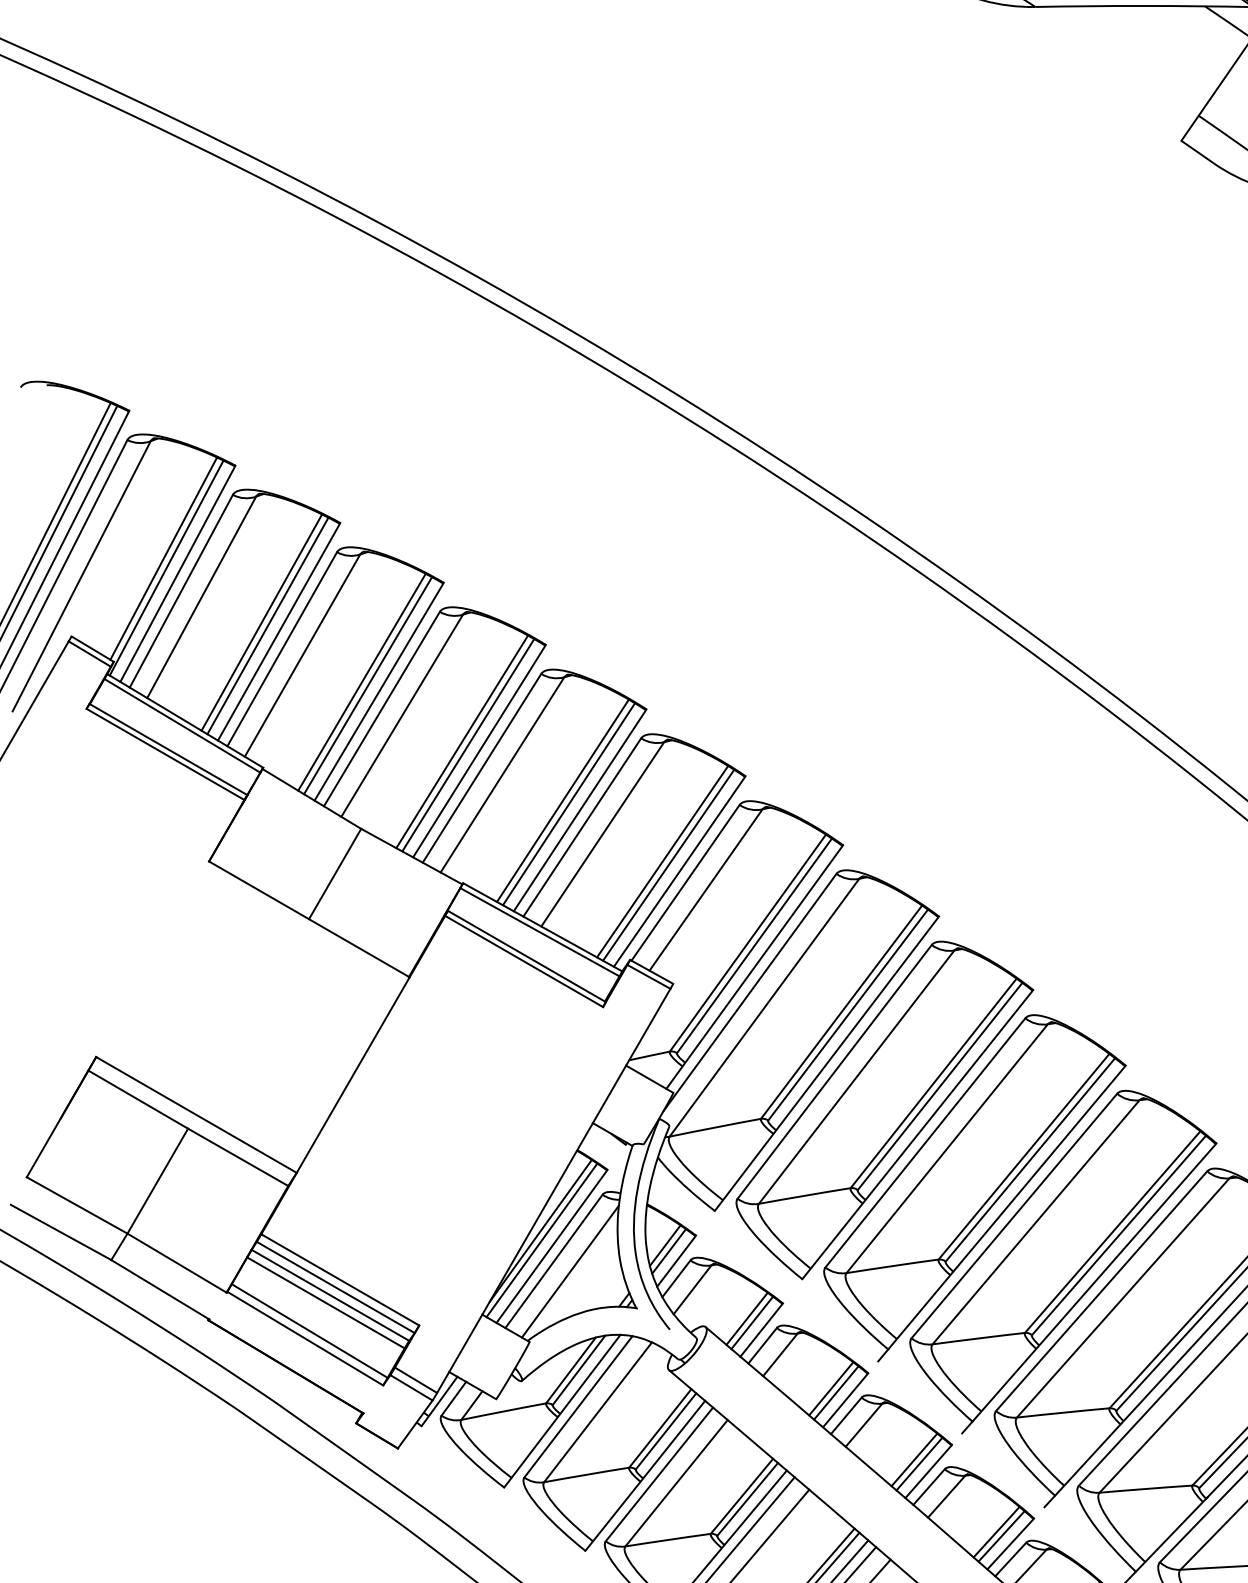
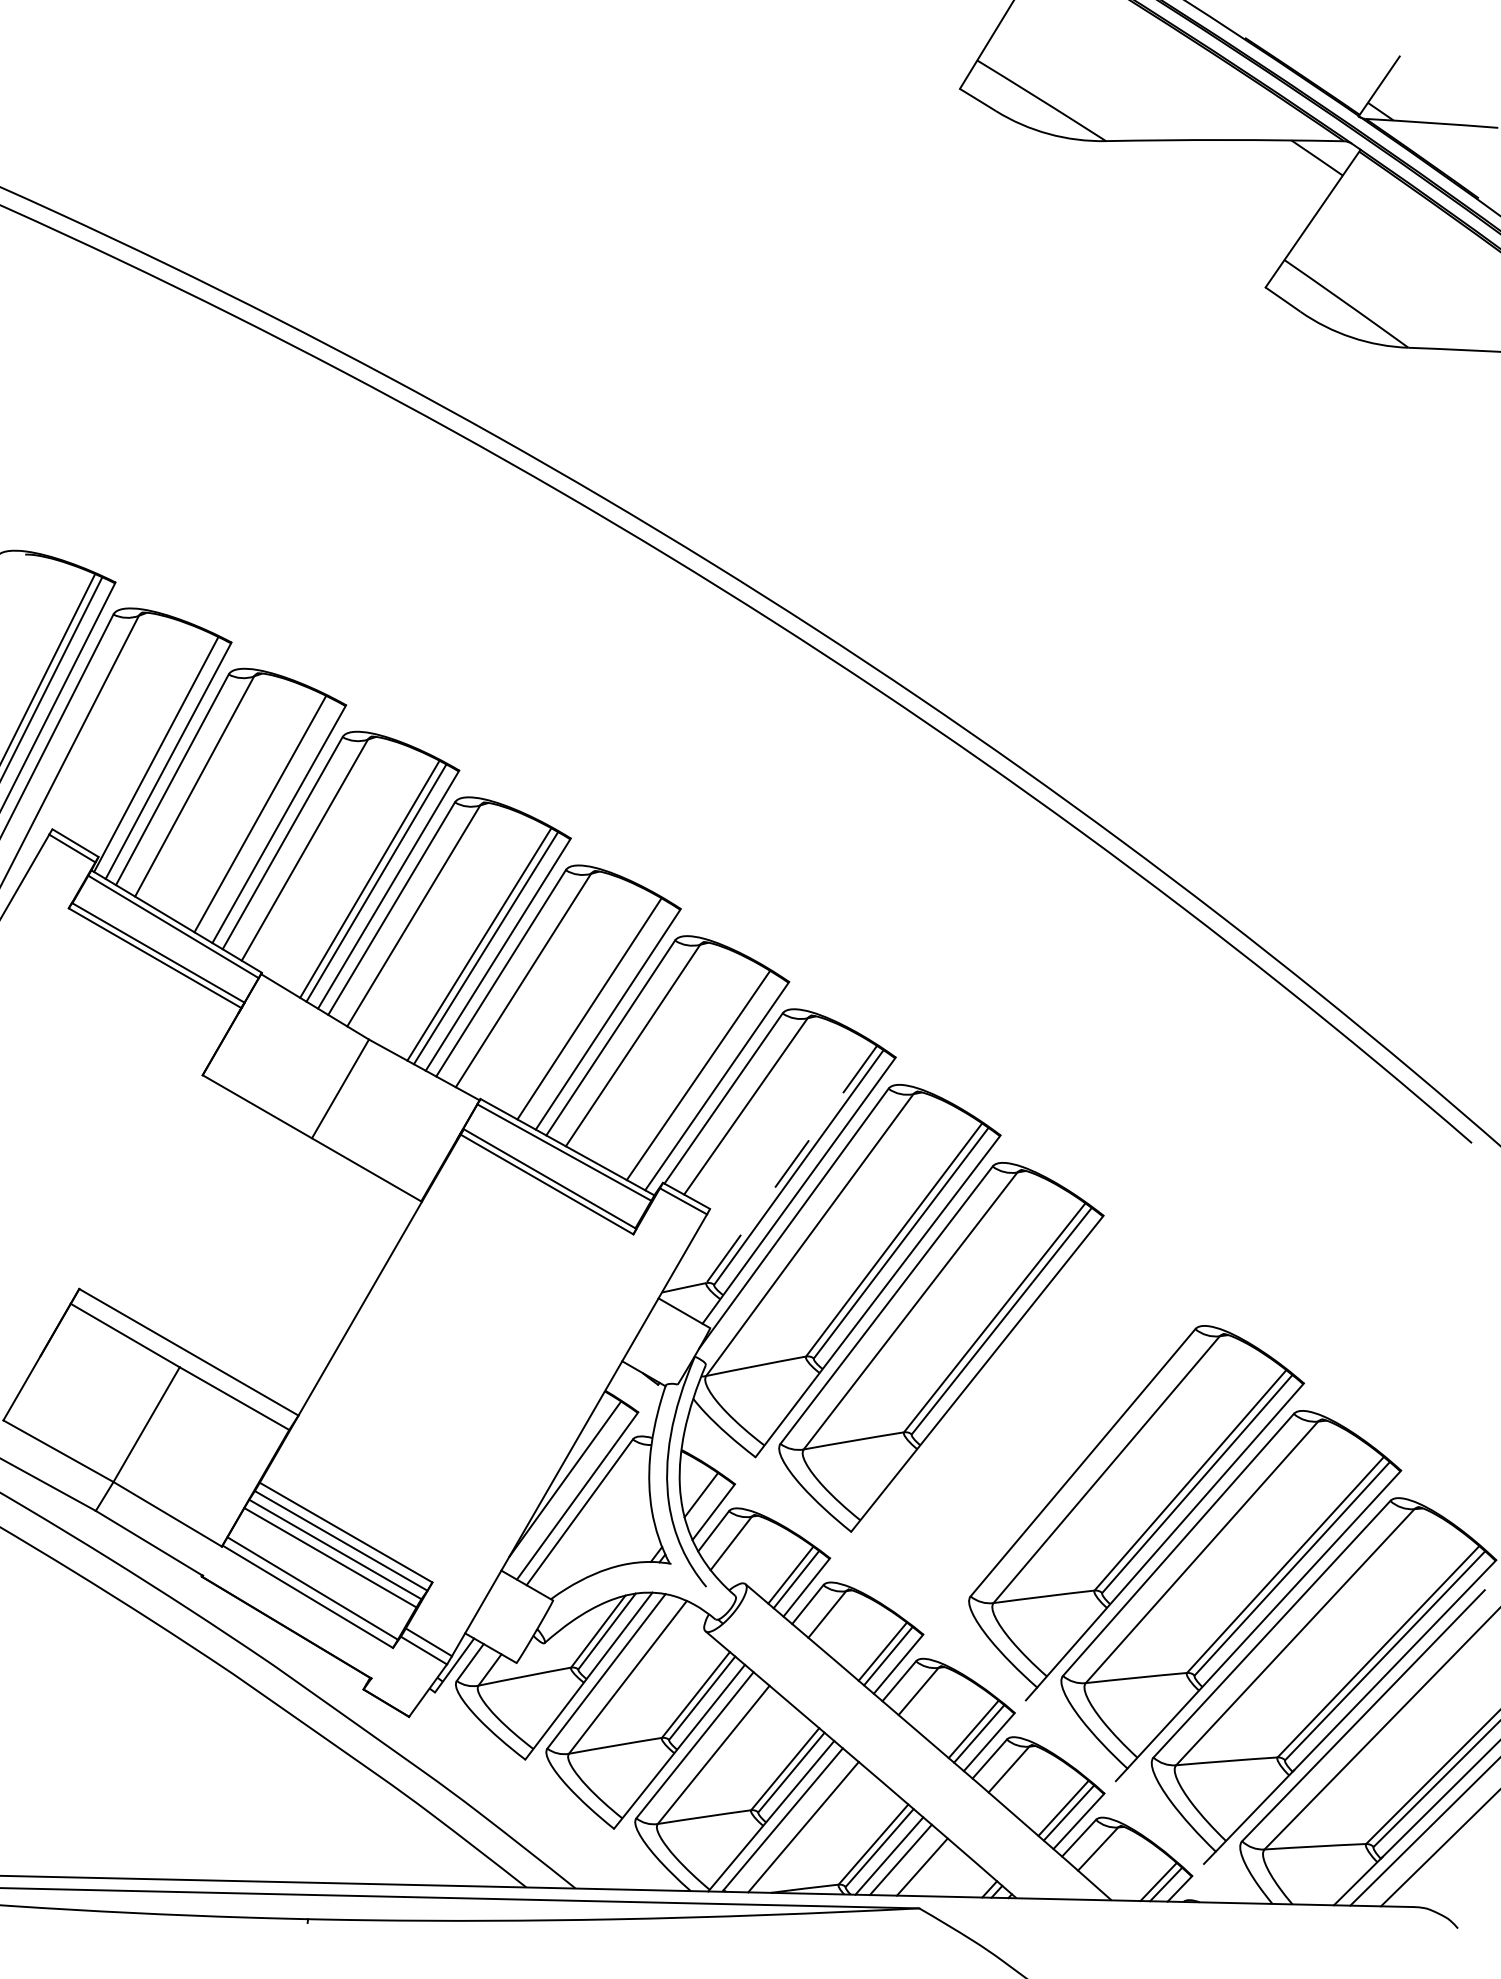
line: (163, 558) -> (152, 743), removed
line: (267, 625) -> (266, 817), removed
line: (568, 804) -> (595, 1012), removed
line: (668, 864) -> (704, 1078), removed
line: (747, 943) -> (791, 1164), solid -> dashed
part: (974, 1188) -> (1039, 1432), removed
line: (541, 1240) -> (566, 1489), removed
line: (669, 1251) -> (705, 1501), removed
line: (570, 1271) -> (597, 1523), removed

